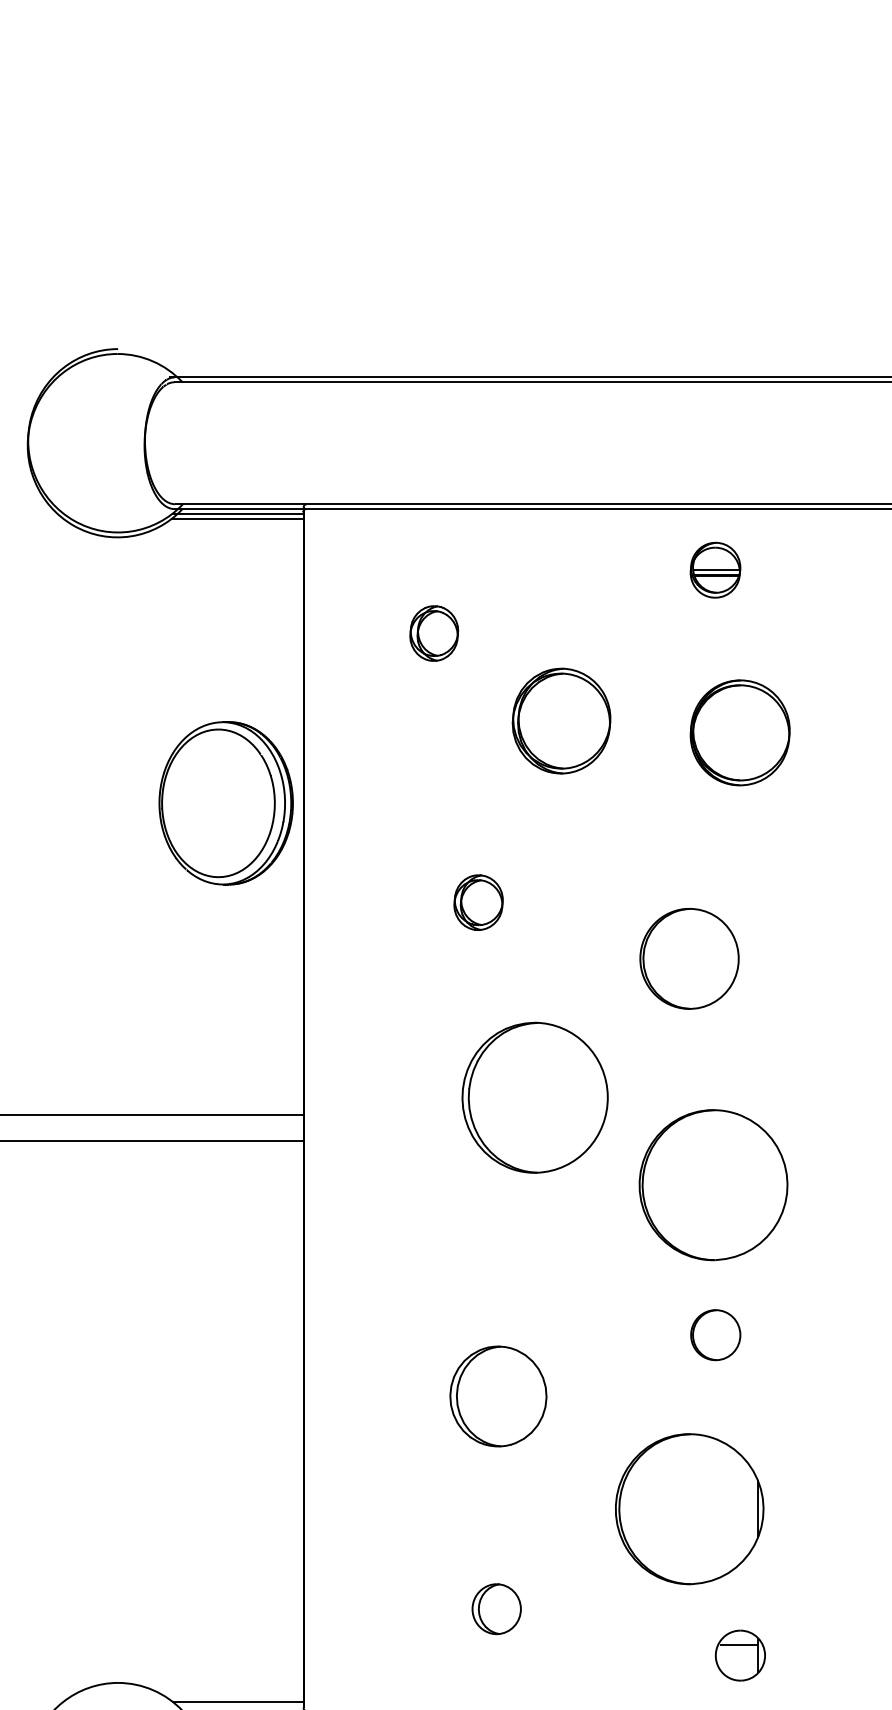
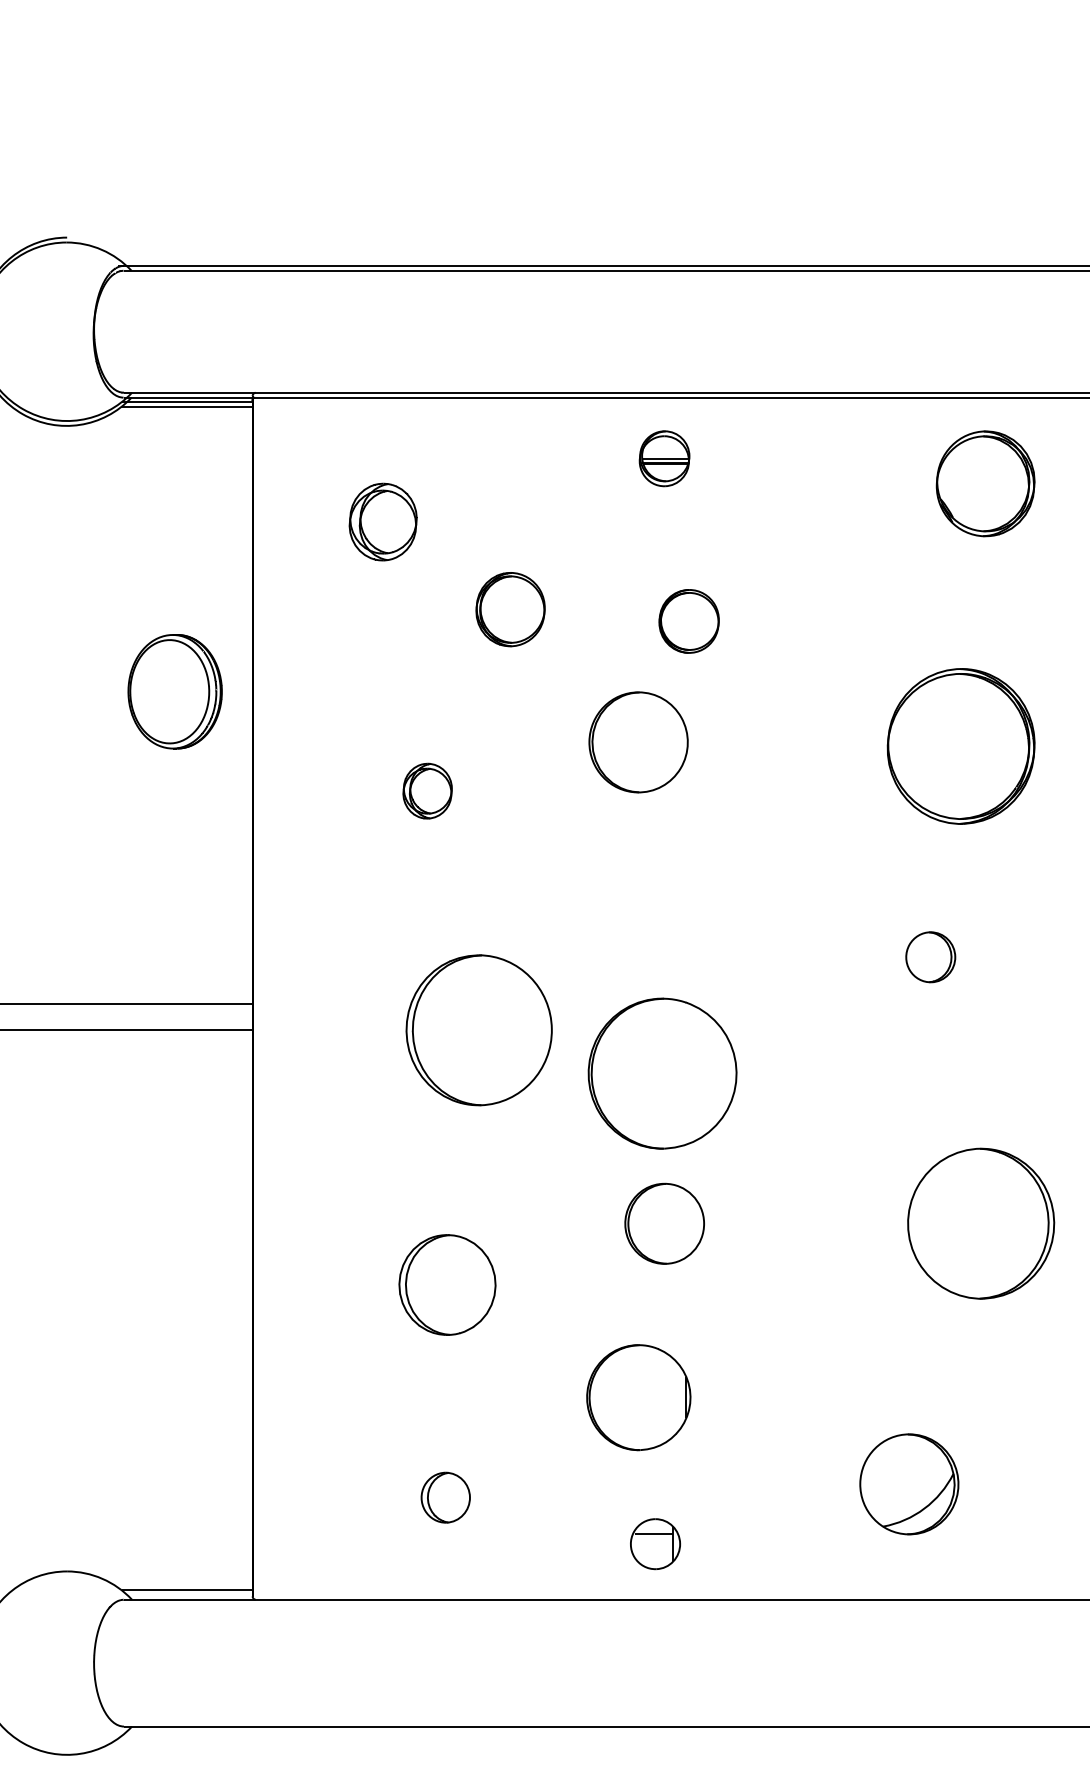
part: (434, 632) -> (383, 521), size x1.4
part: (561, 720) -> (510, 609), size x0.7
part: (739, 732) -> (688, 621), size x0.6
part: (225, 802) -> (174, 691), size x0.7
part: (689, 958) -> (638, 742), moved
part: (534, 1097) -> (478, 1030), moved
part: (715, 1334) -> (664, 1223), size x1.6
part: (689, 1508) -> (638, 1397), size x0.7
part: (740, 1655) -> (655, 1544), moved

